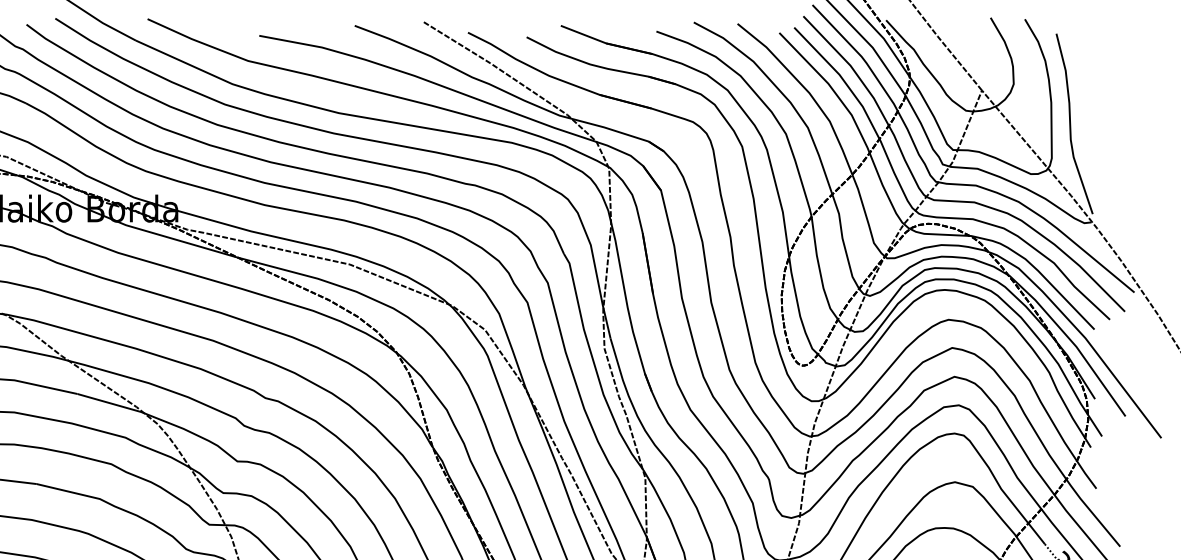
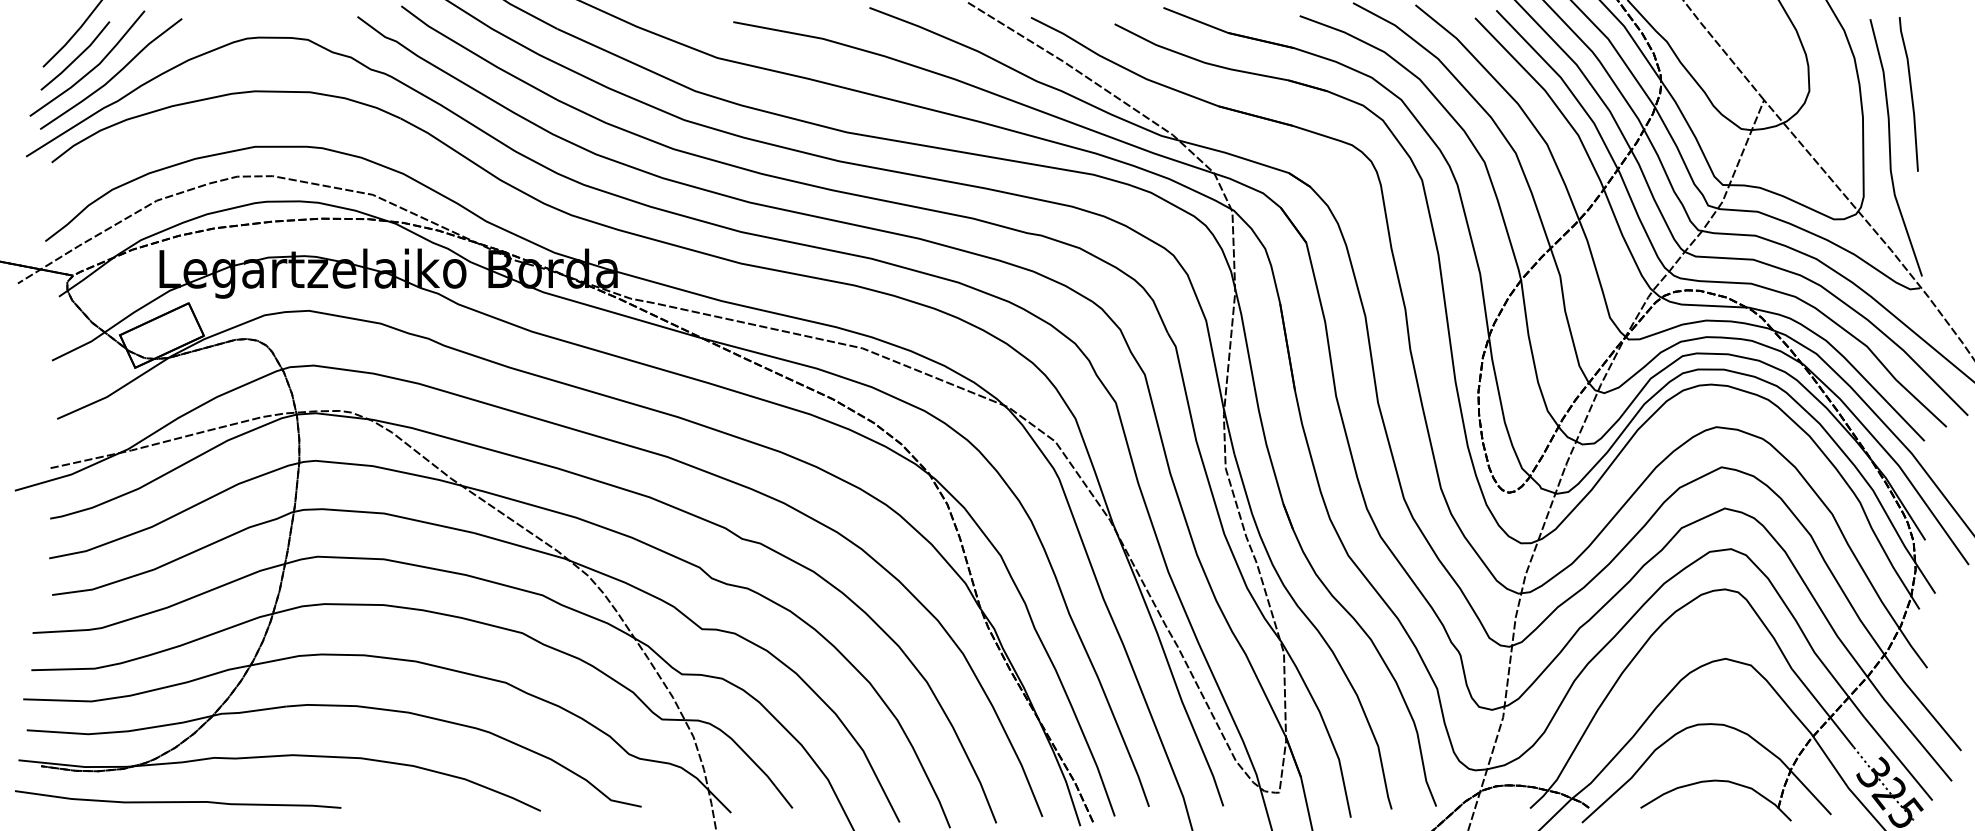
line: (1084, 86) -> (1910, 94), added

